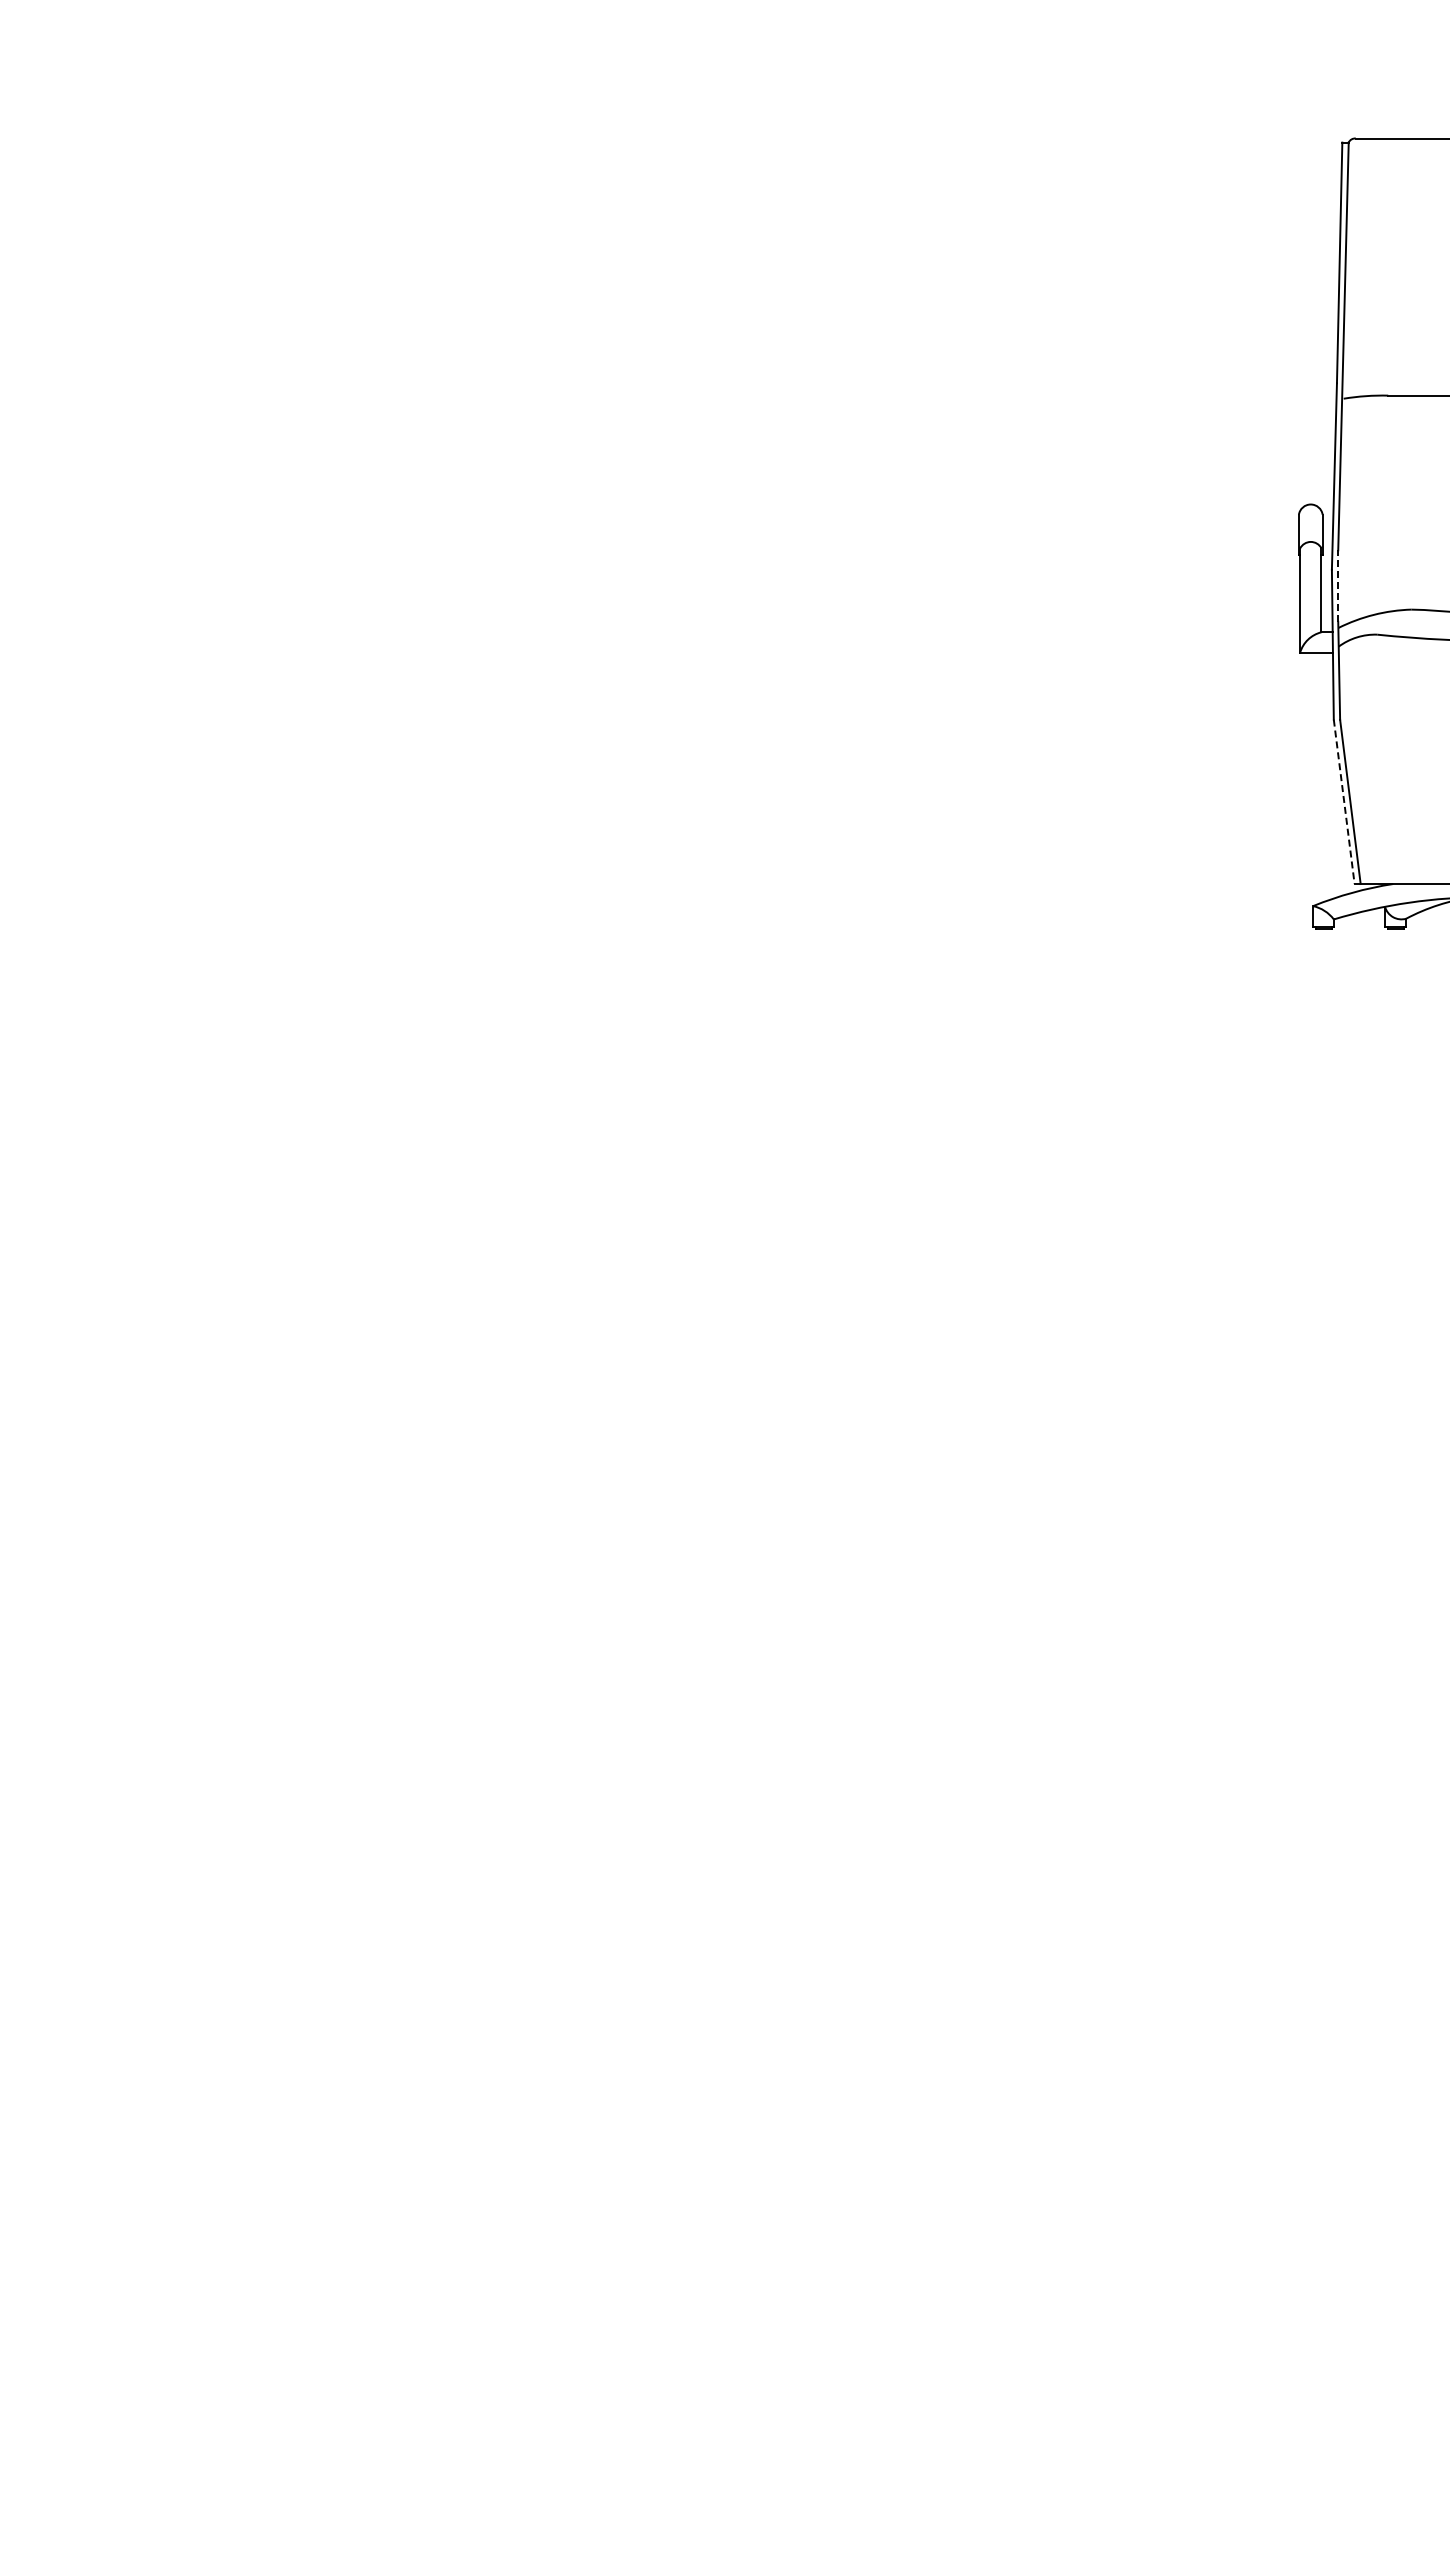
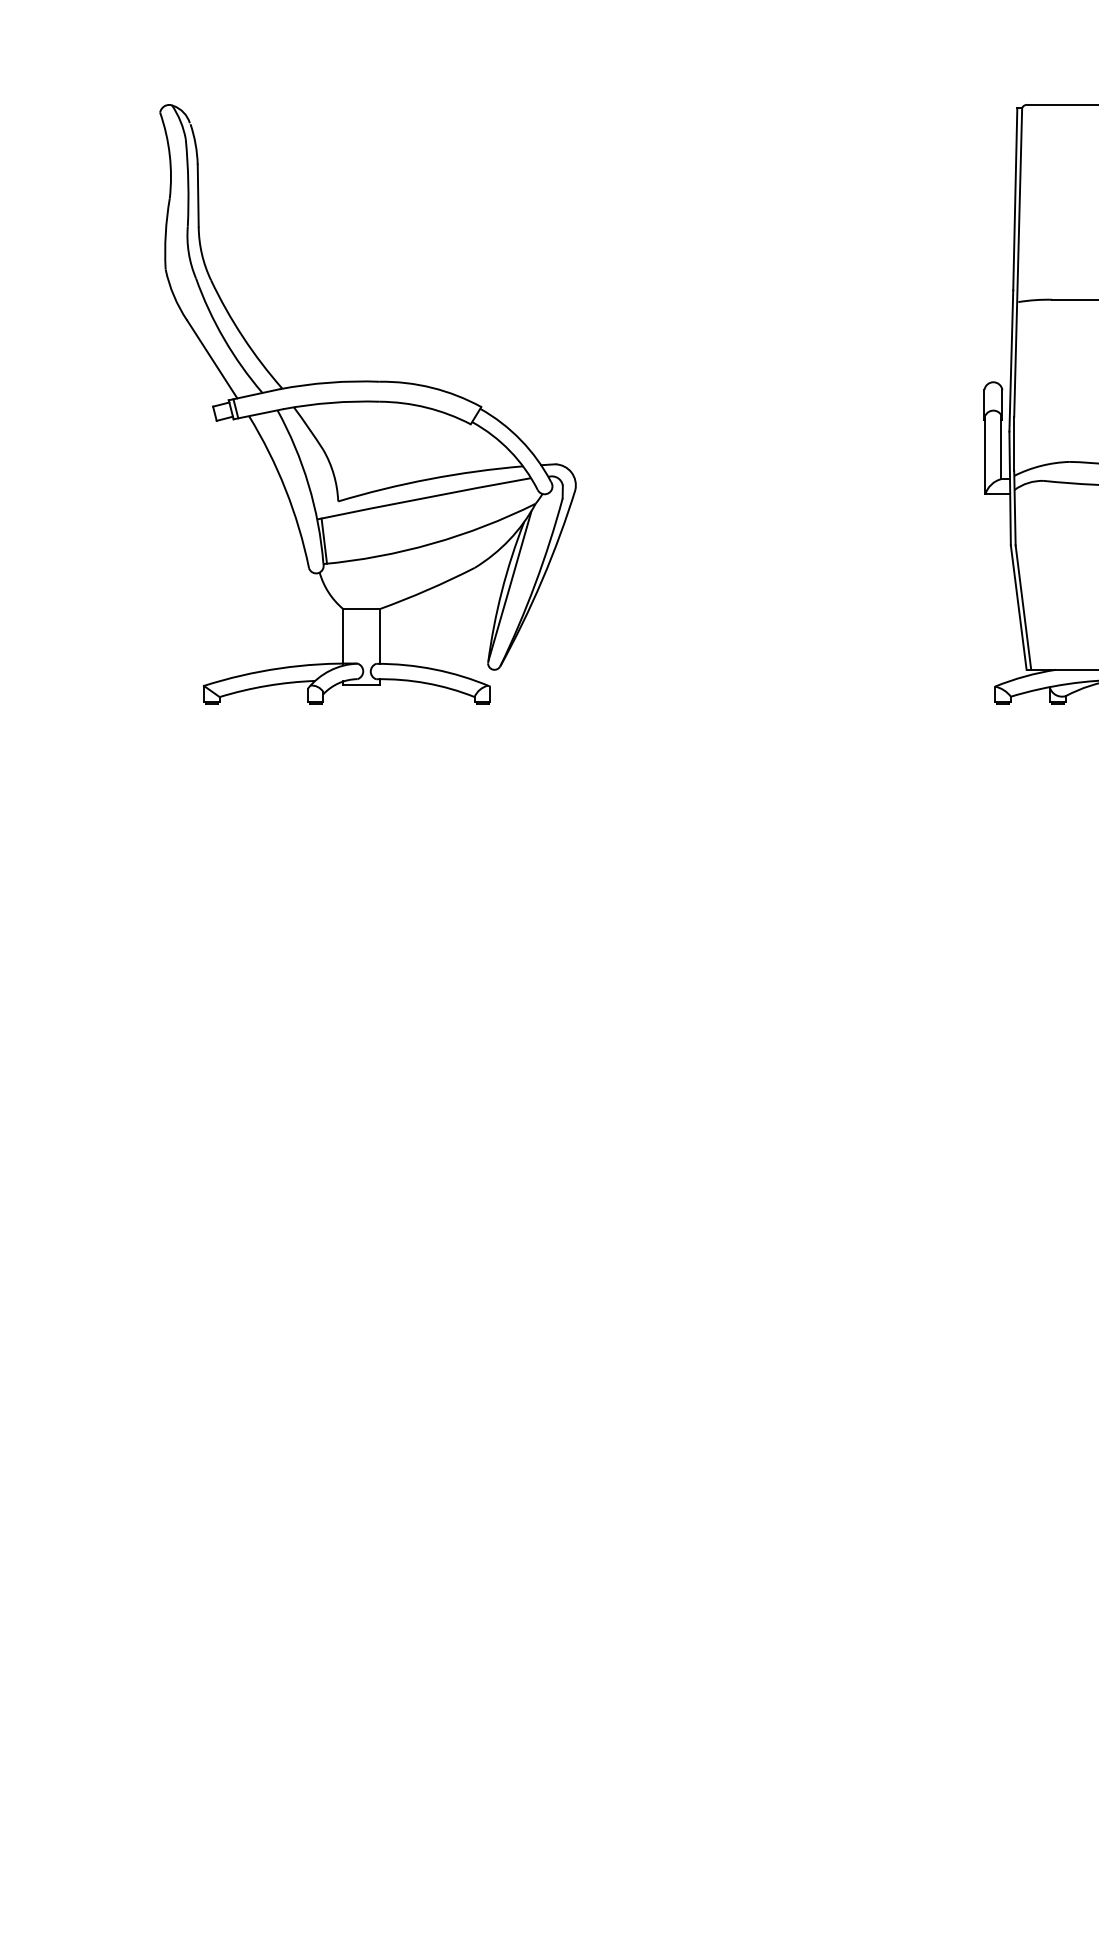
part: (485, 533) -> (368, 404), added
line: (1338, 586) -> (1014, 444), dashed -> solid
line: (1344, 801) -> (1018, 607), dashed -> solid

